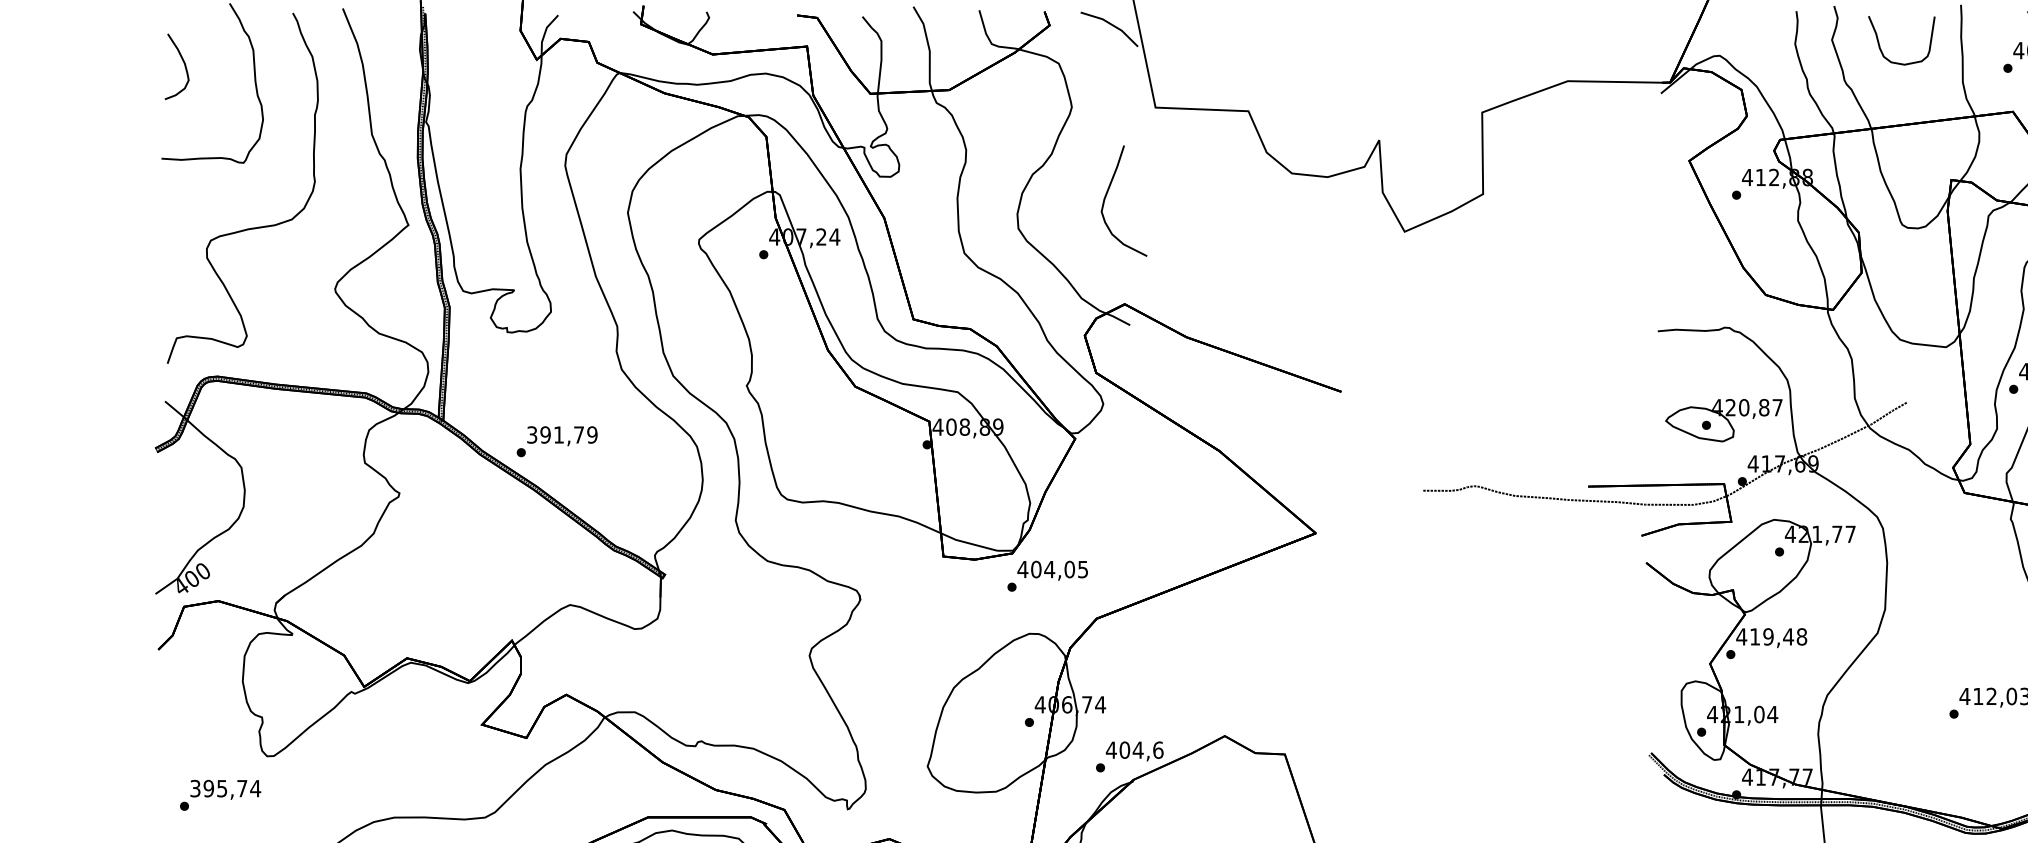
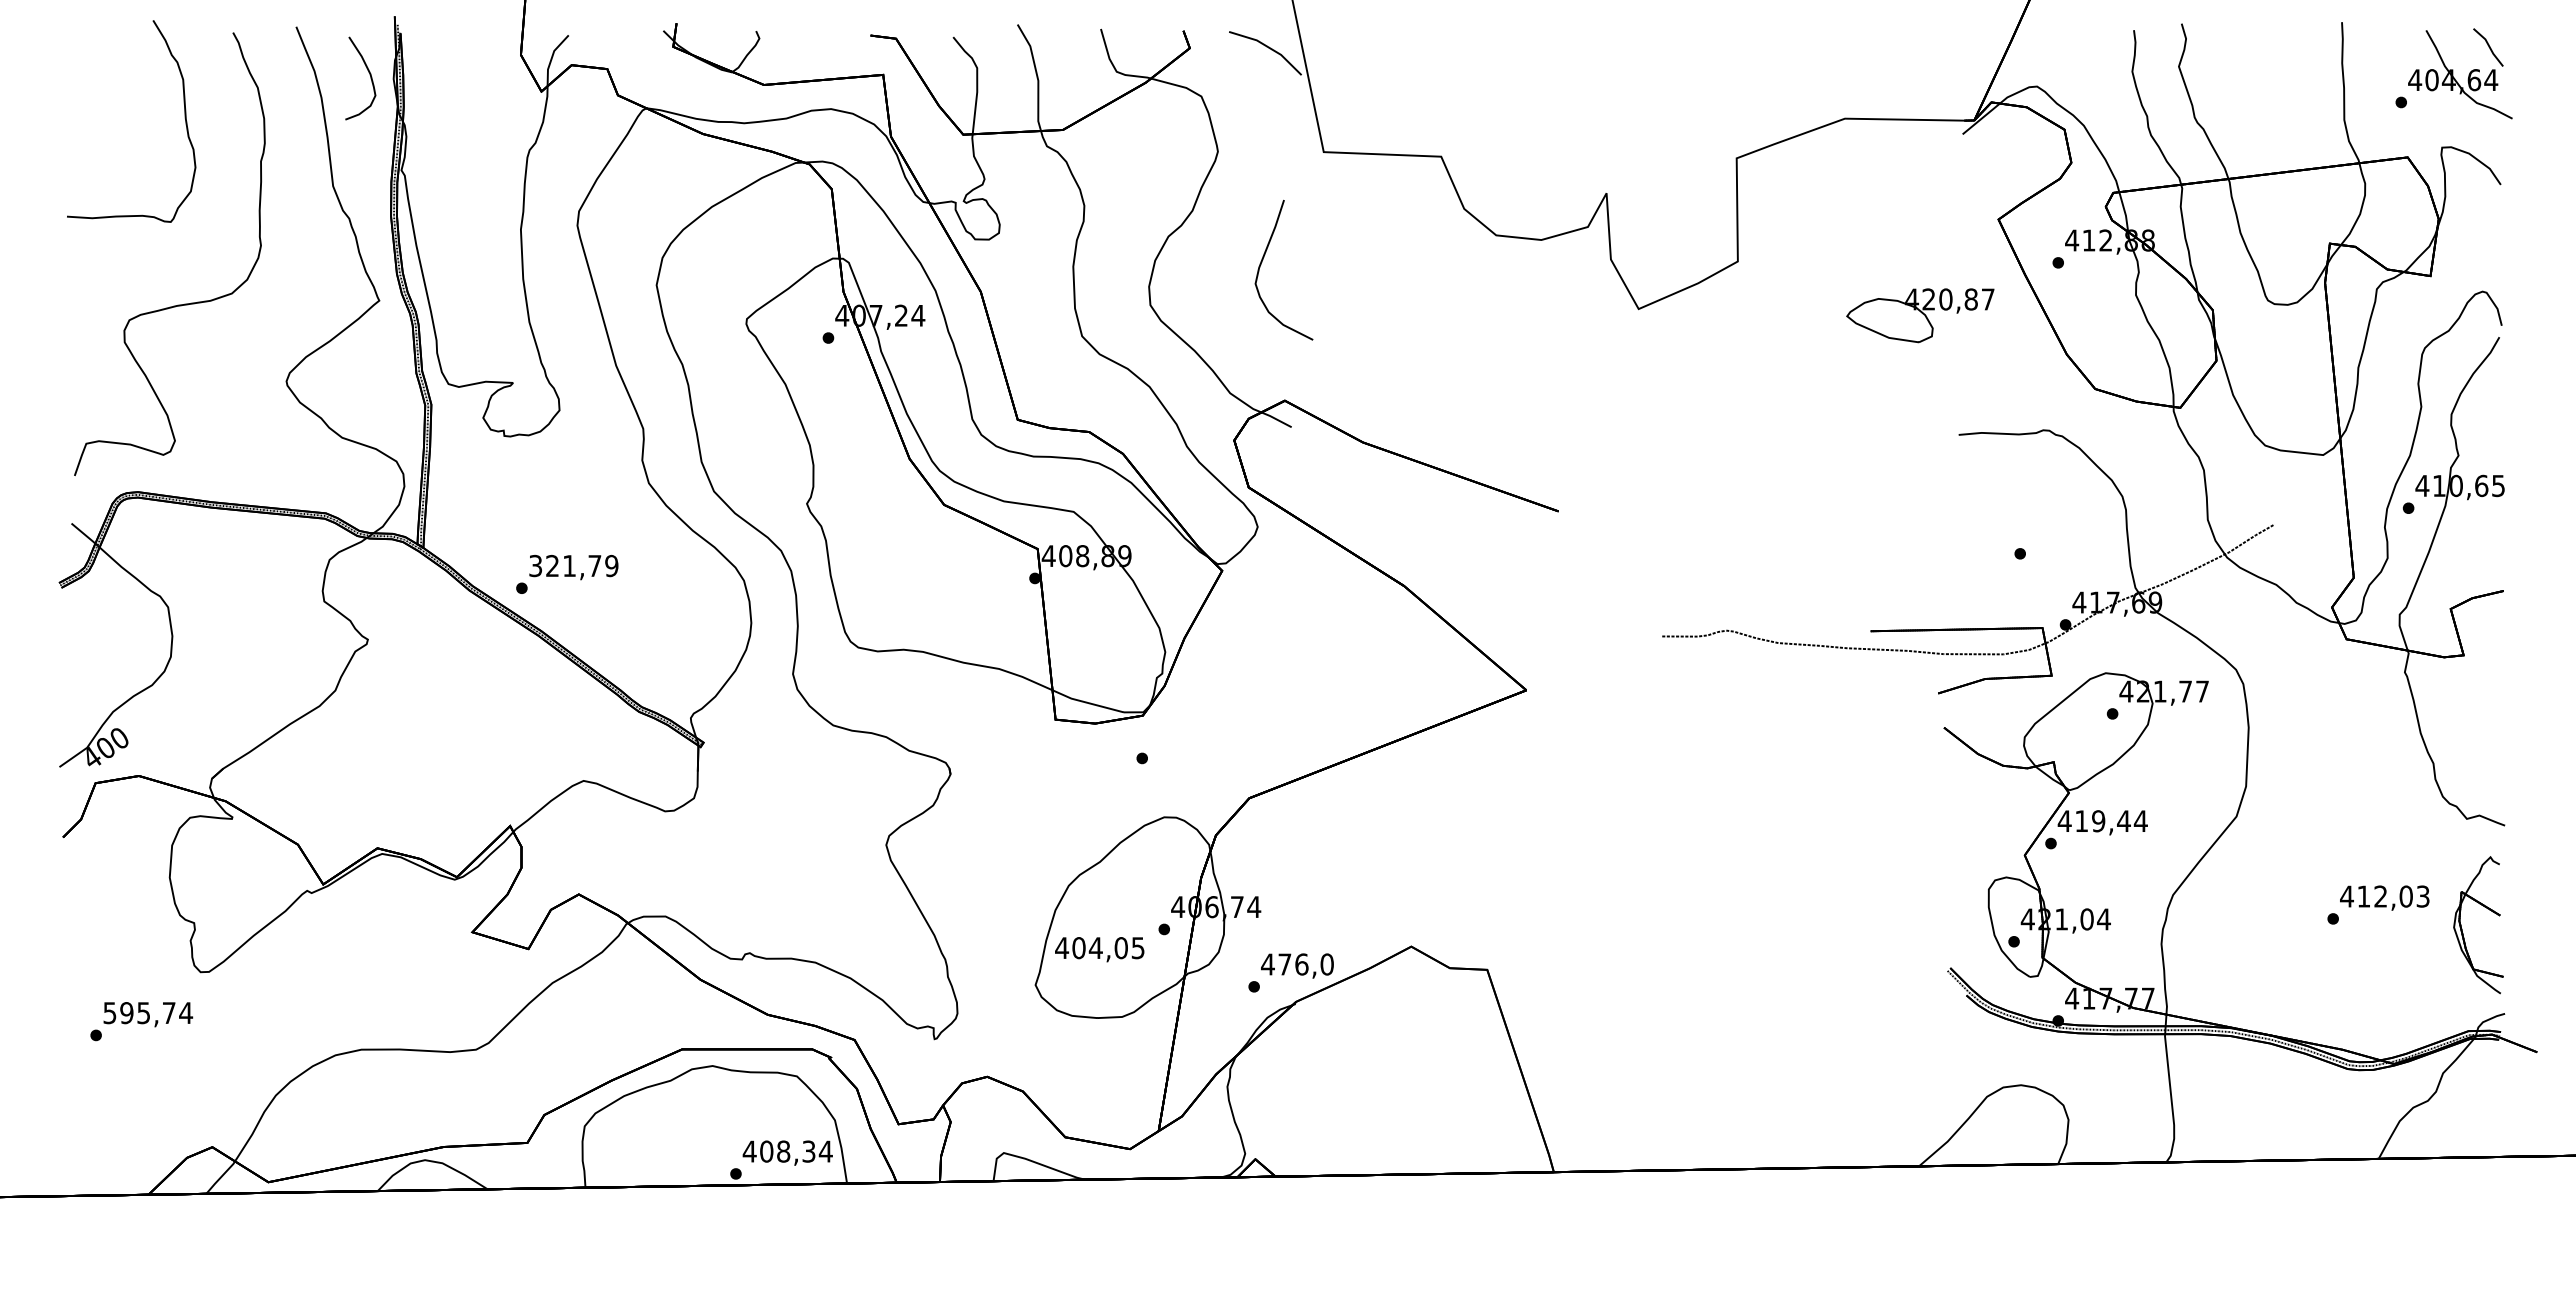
curve: (1881, 49) -> (2241, 78), removed
curve: (184, 64) -> (369, 75), moved
part: (1724, 420) -> (1920, 315), moved
text: (545, 435) -> (552, 566), 391,79 -> 321,79
text: (1052, 570) -> (1099, 949), moved
text: (1801, 637) -> (2140, 821), 419,48 -> 419,44
text: (1141, 750) -> (1305, 964), 404,6 -> 476,0
text: (195, 788) -> (110, 1012), 395,74 -> 595,74

